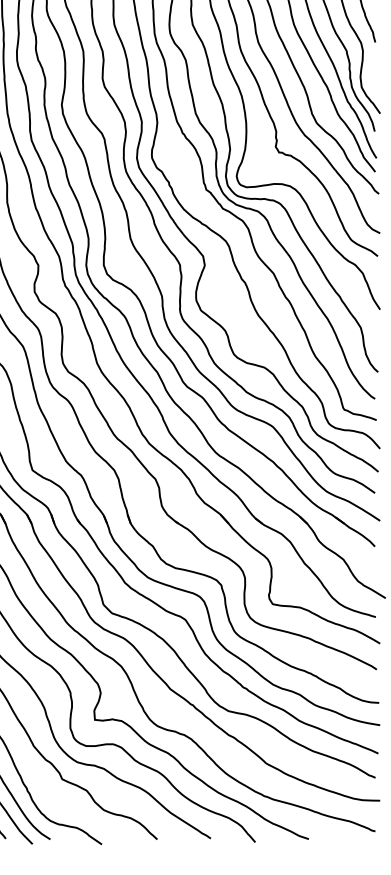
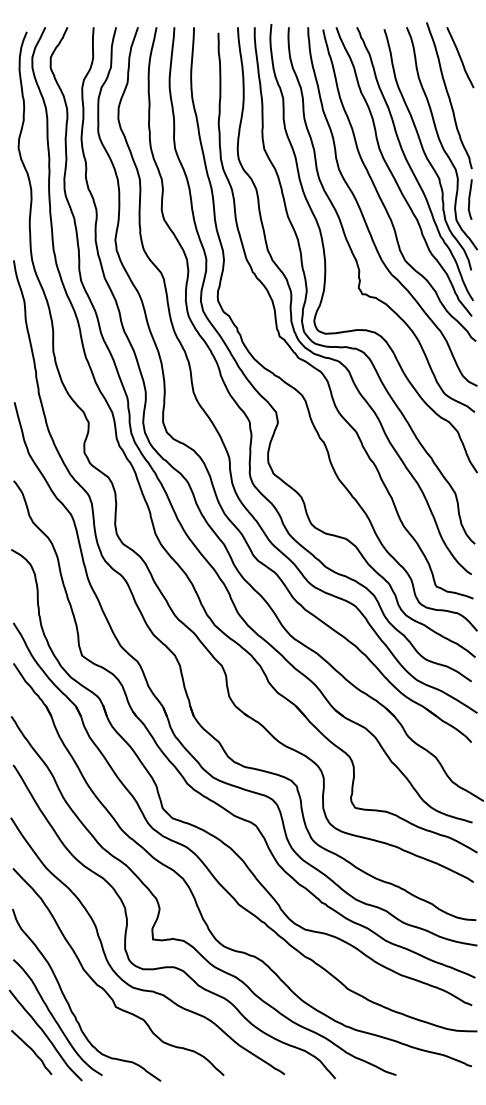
curve: (373, 69) -> (469, 199), added

